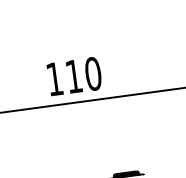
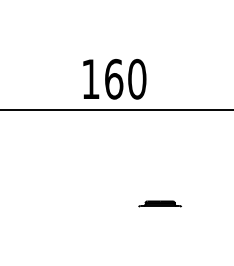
text: (74, 75) -> (114, 78), 110 -> 160

